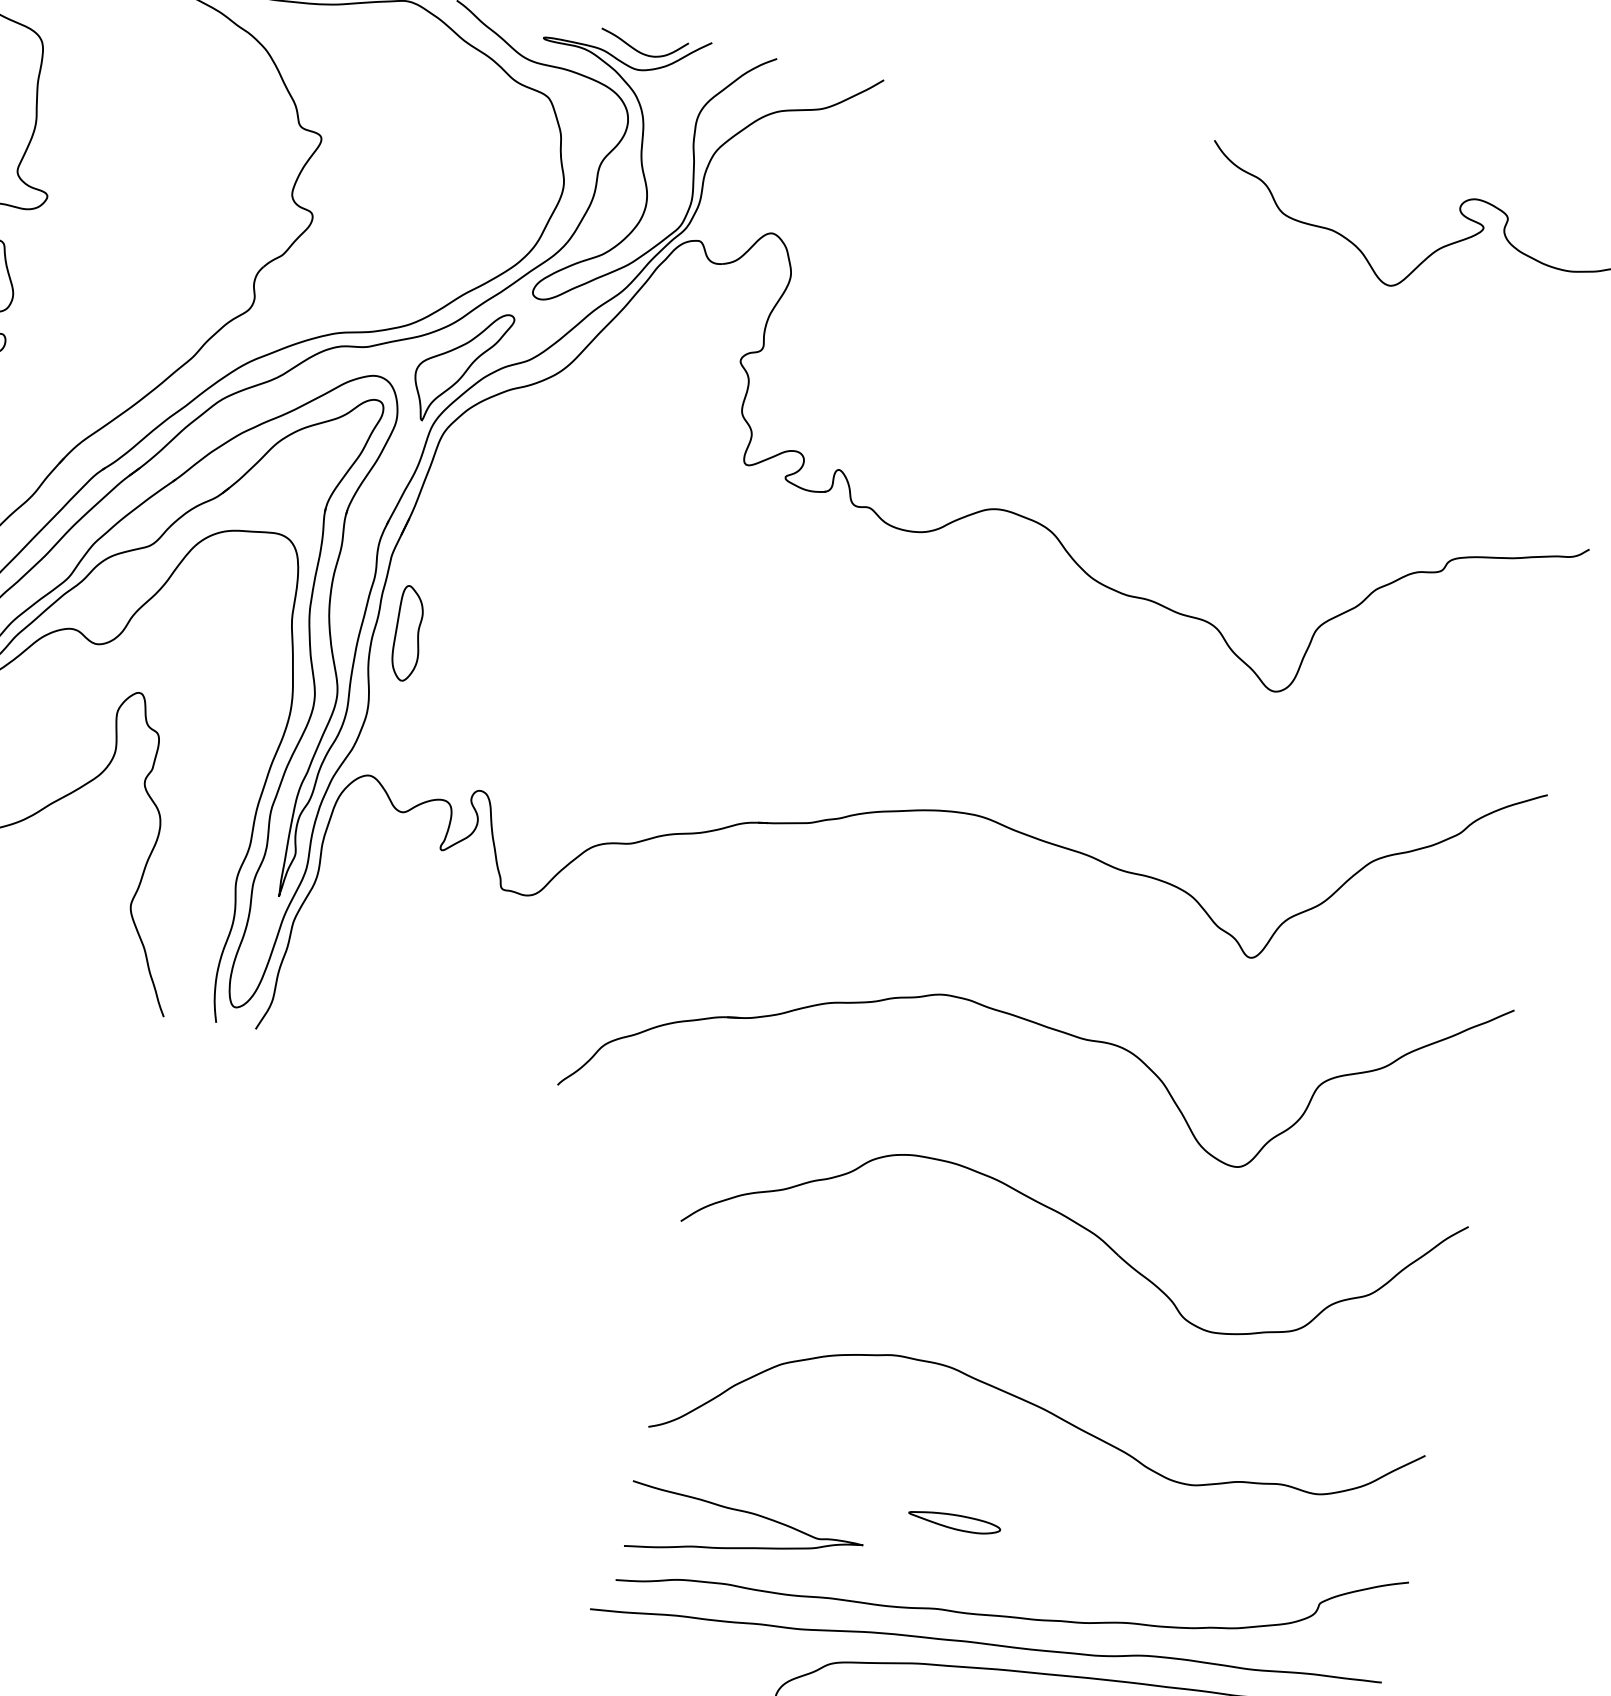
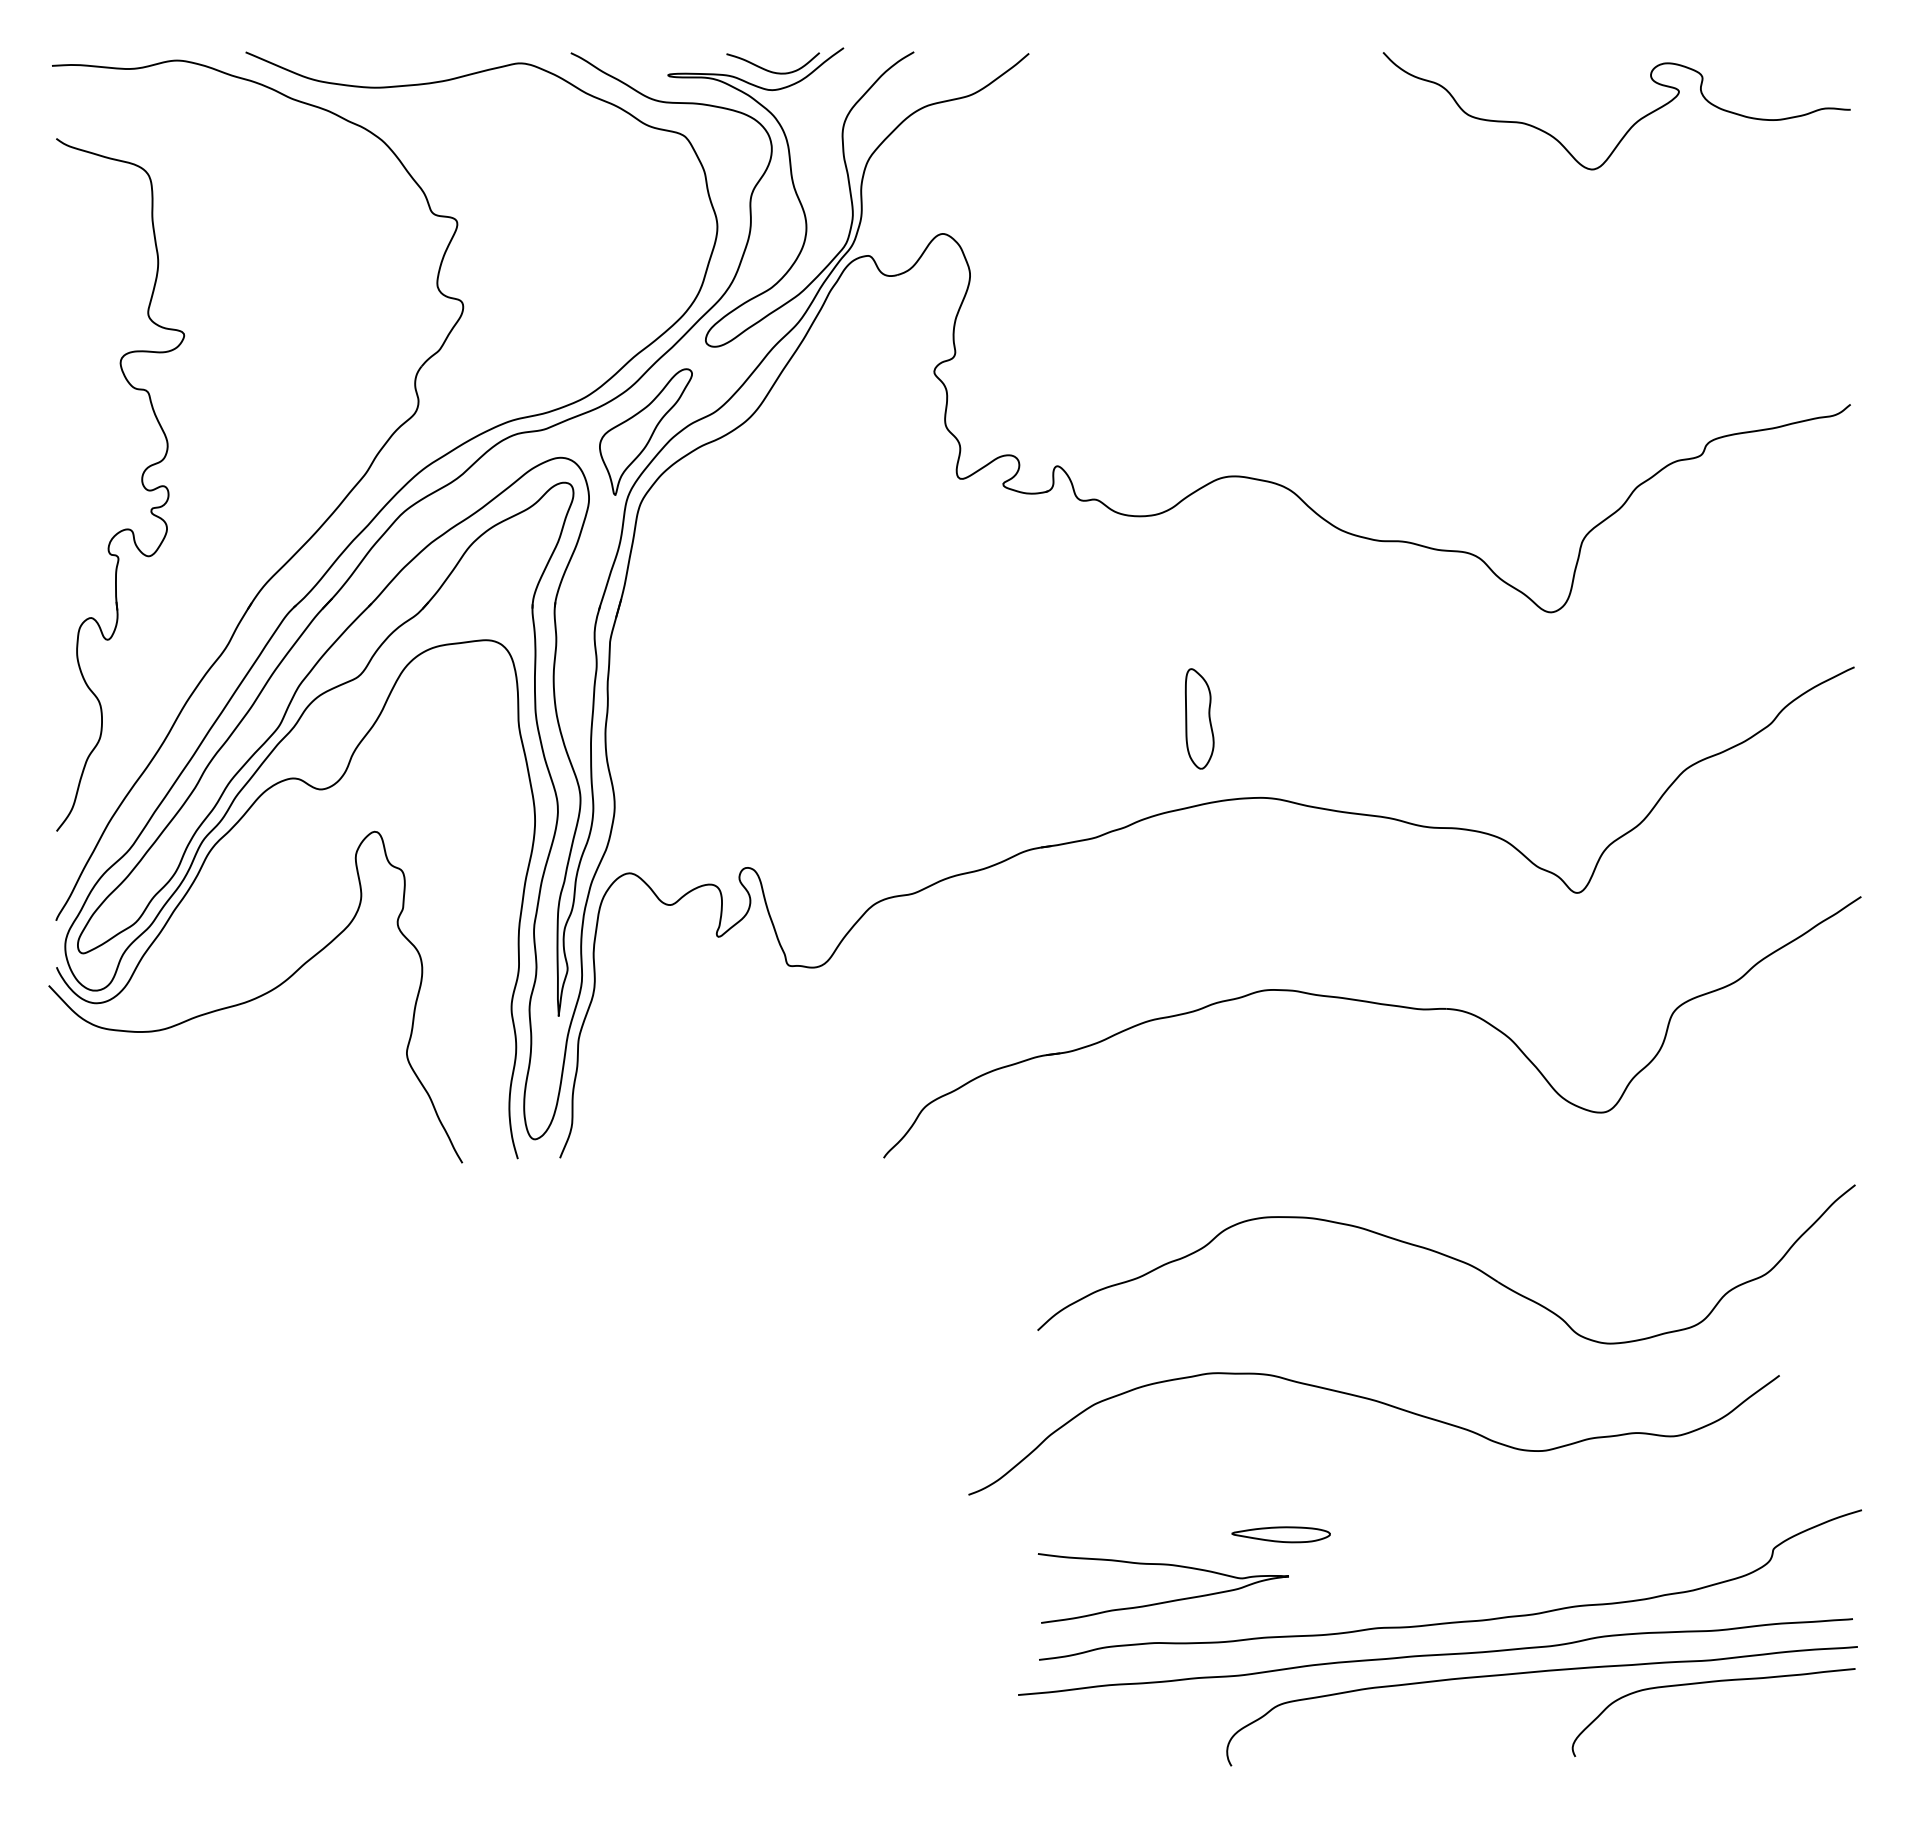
part: (408, 633) -> (1199, 718), moved
part: (1075, 1224) -> (1447, 1257), moved
curve: (1051, 1414) -> (1383, 1404), moved
part: (953, 1521) -> (1280, 1534), moved

